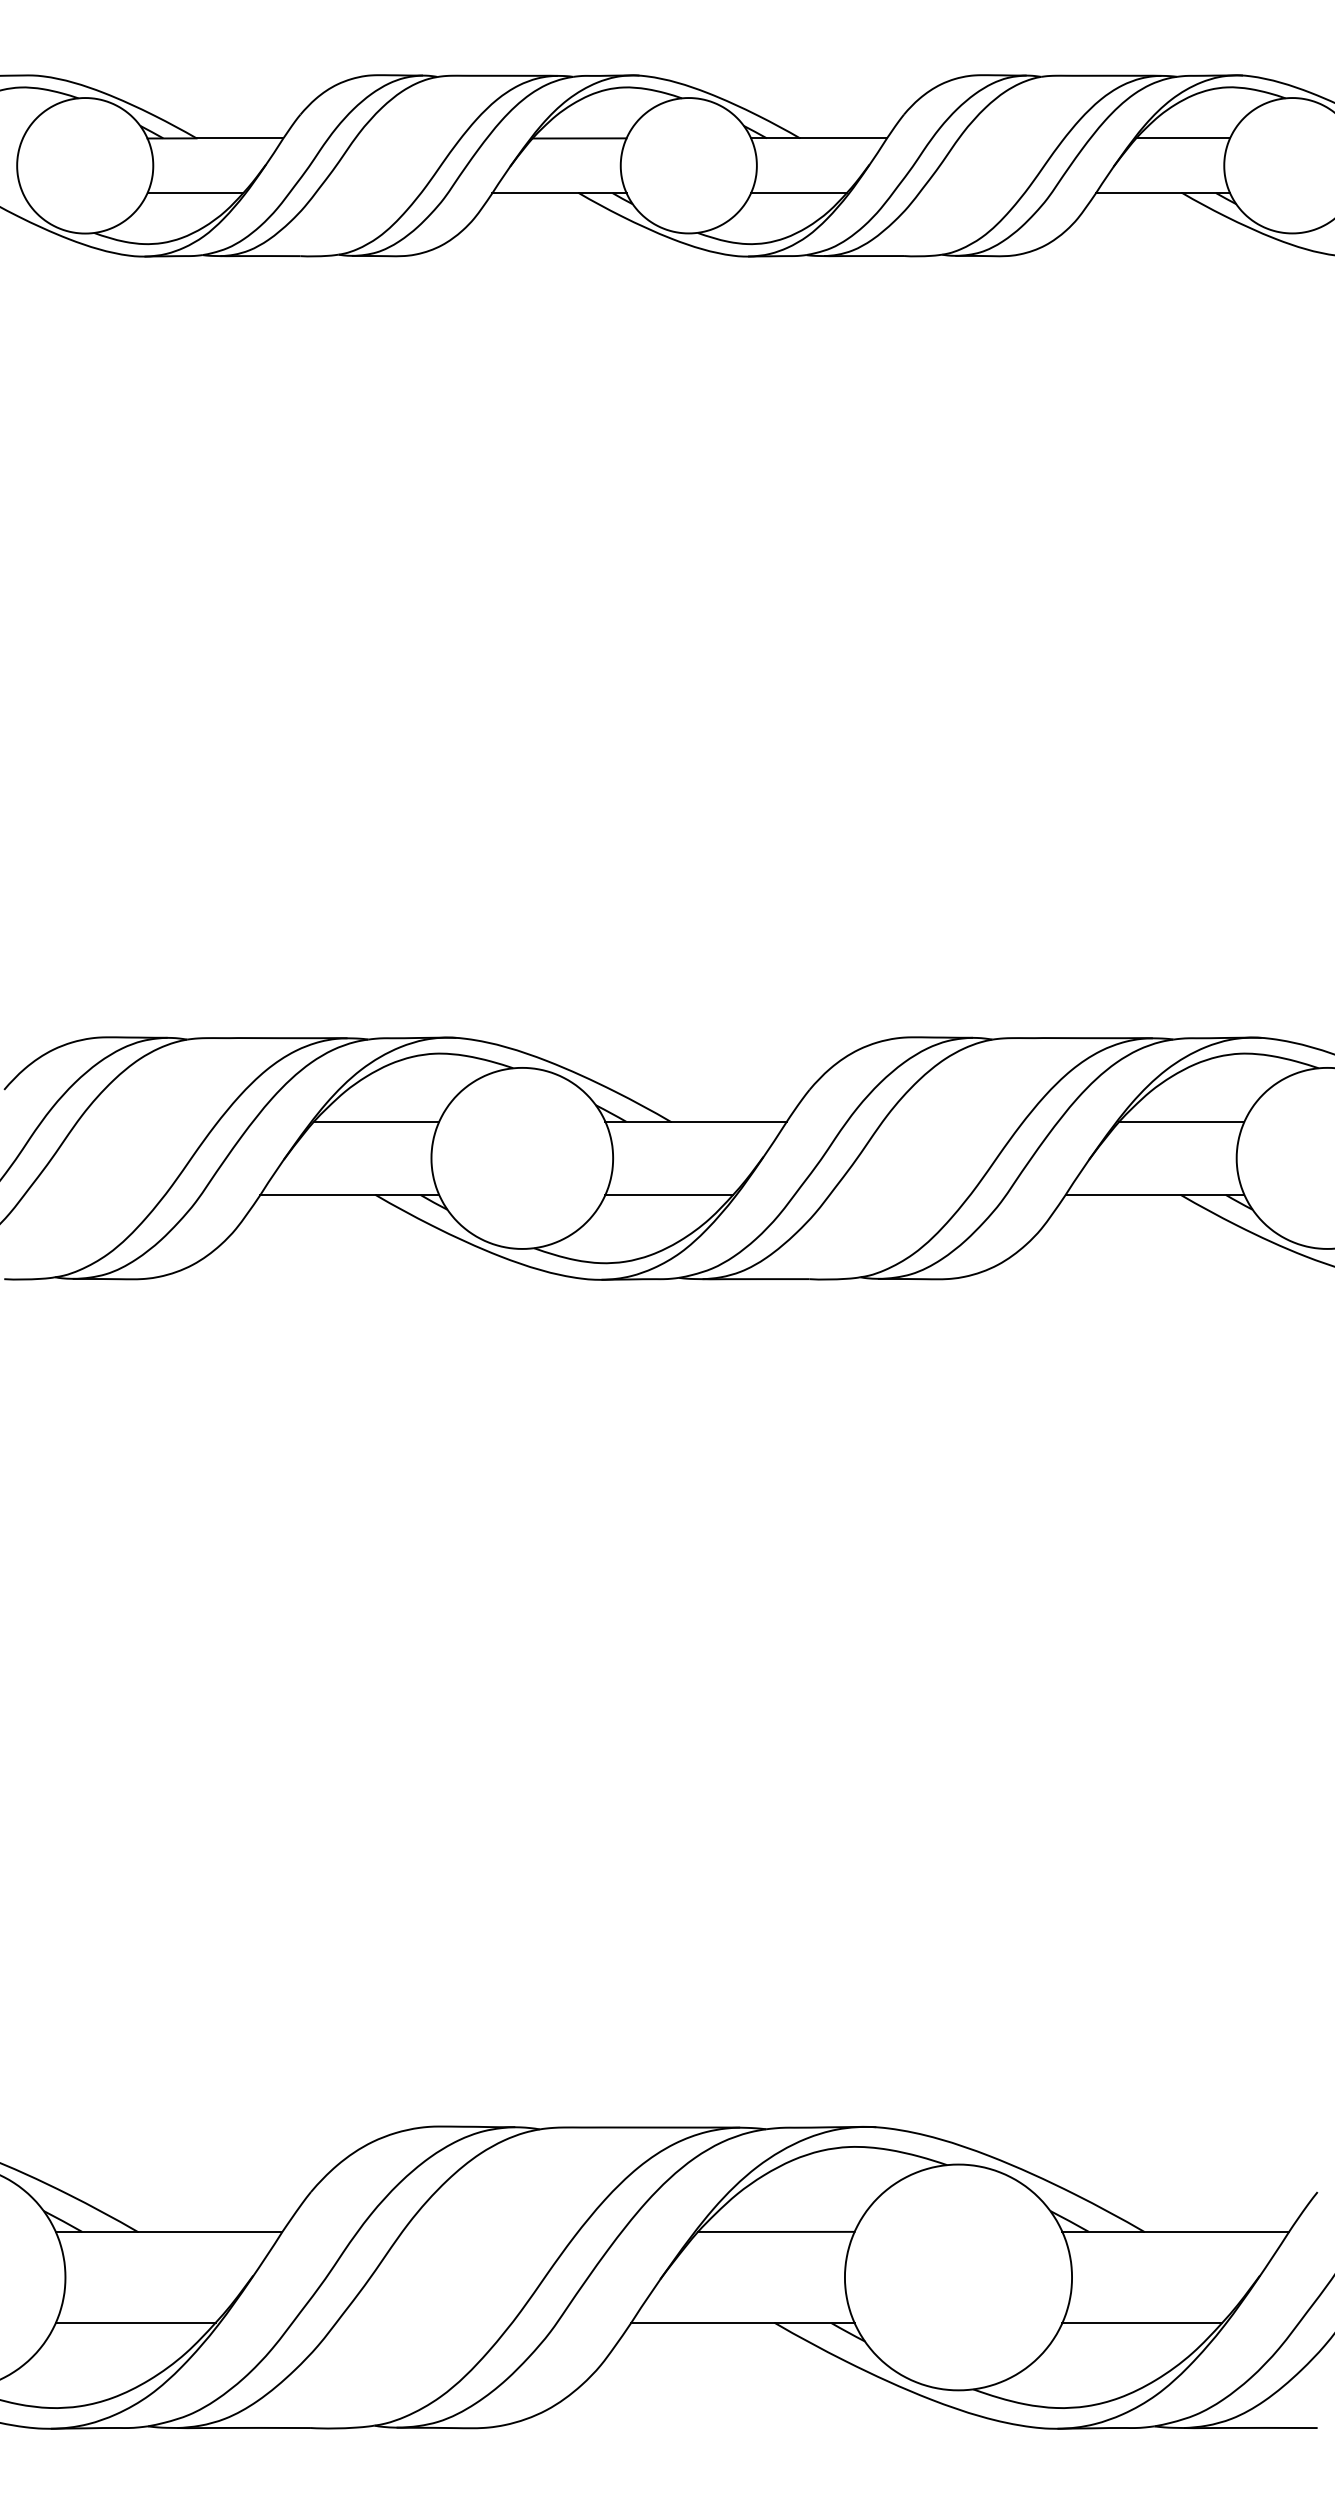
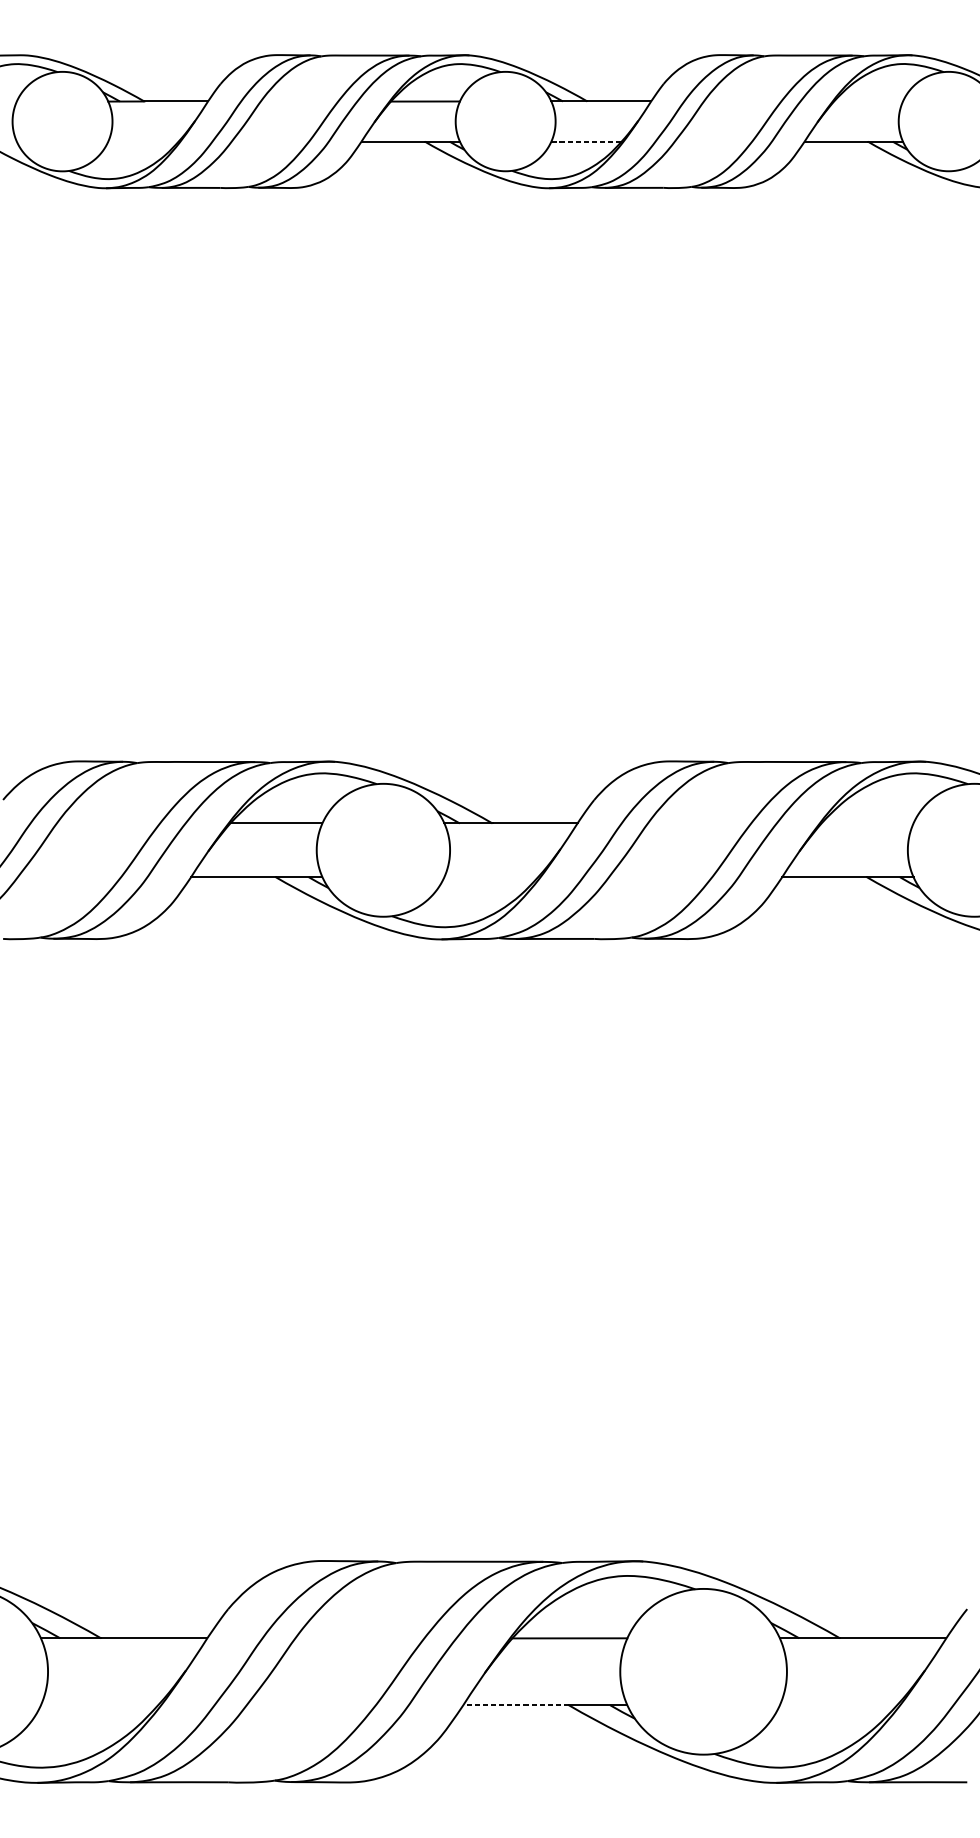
line: (1183, 138) -> (868, 101), removed
line: (195, 193) -> (143, 141), removed
line: (798, 193) -> (586, 141), solid -> dashed
line: (1181, 1121) -> (867, 823), removed
line: (669, 1194) -> (491, 876), removed
line: (135, 2323) -> (99, 1705), removed
line: (703, 2323) -> (516, 1705), solid -> dashed
line: (1142, 2323) -> (838, 1705), removed

